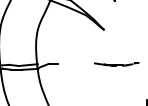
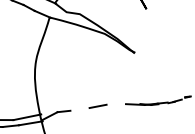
line: (75, 62) -> (96, 105), added

